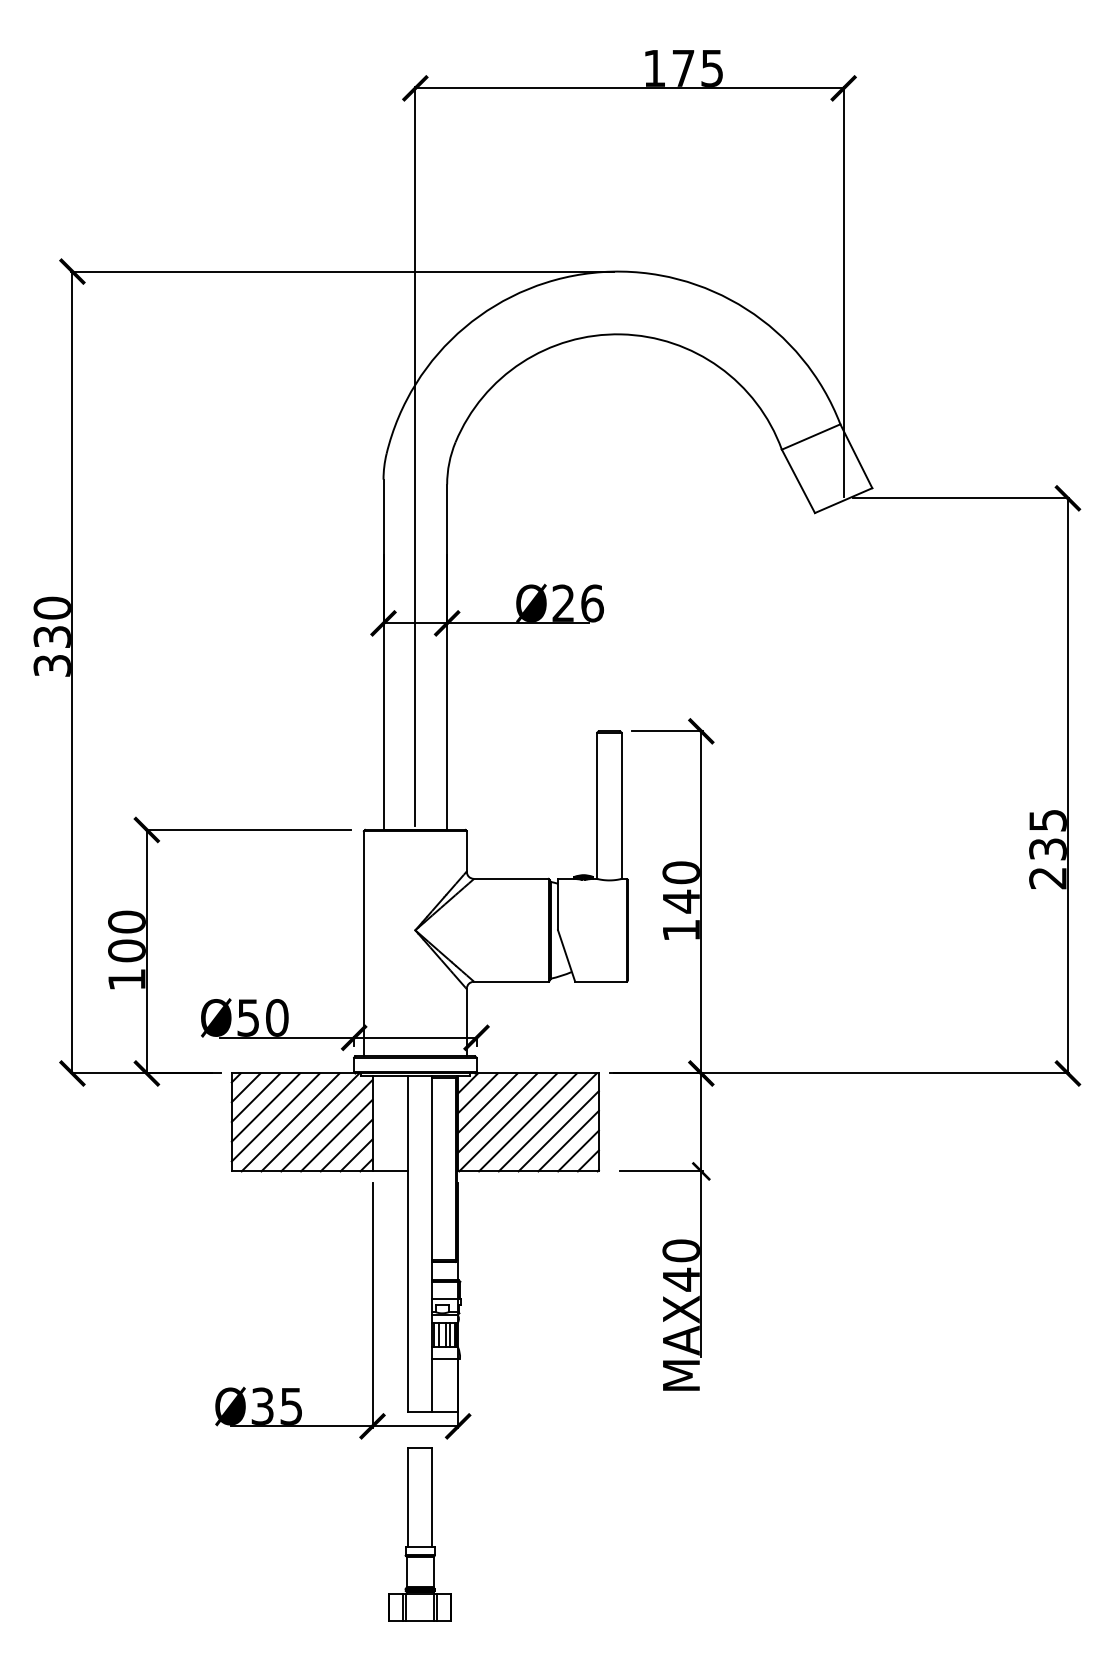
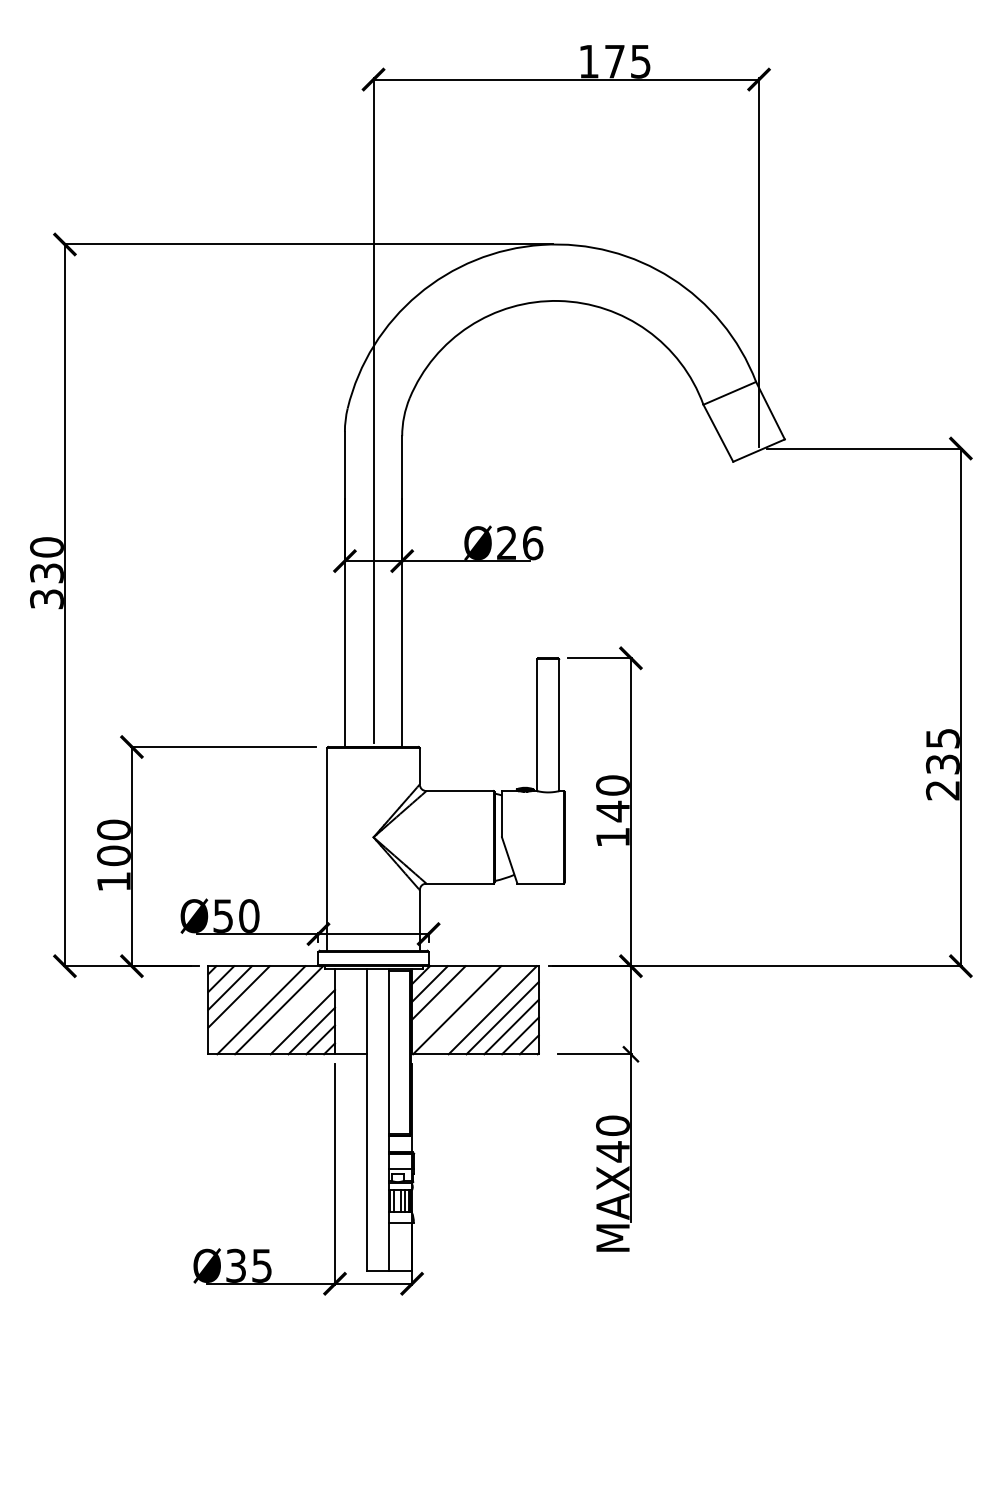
line: (497, 1112) -> (447, 1001), removed
line: (275, 1117) -> (247, 1005), removed
line: (527, 1122) -> (474, 1010), removed
line: (326, 1125) -> (293, 1013), removed
part: (419, 1534) -> (377, 1381), removed

